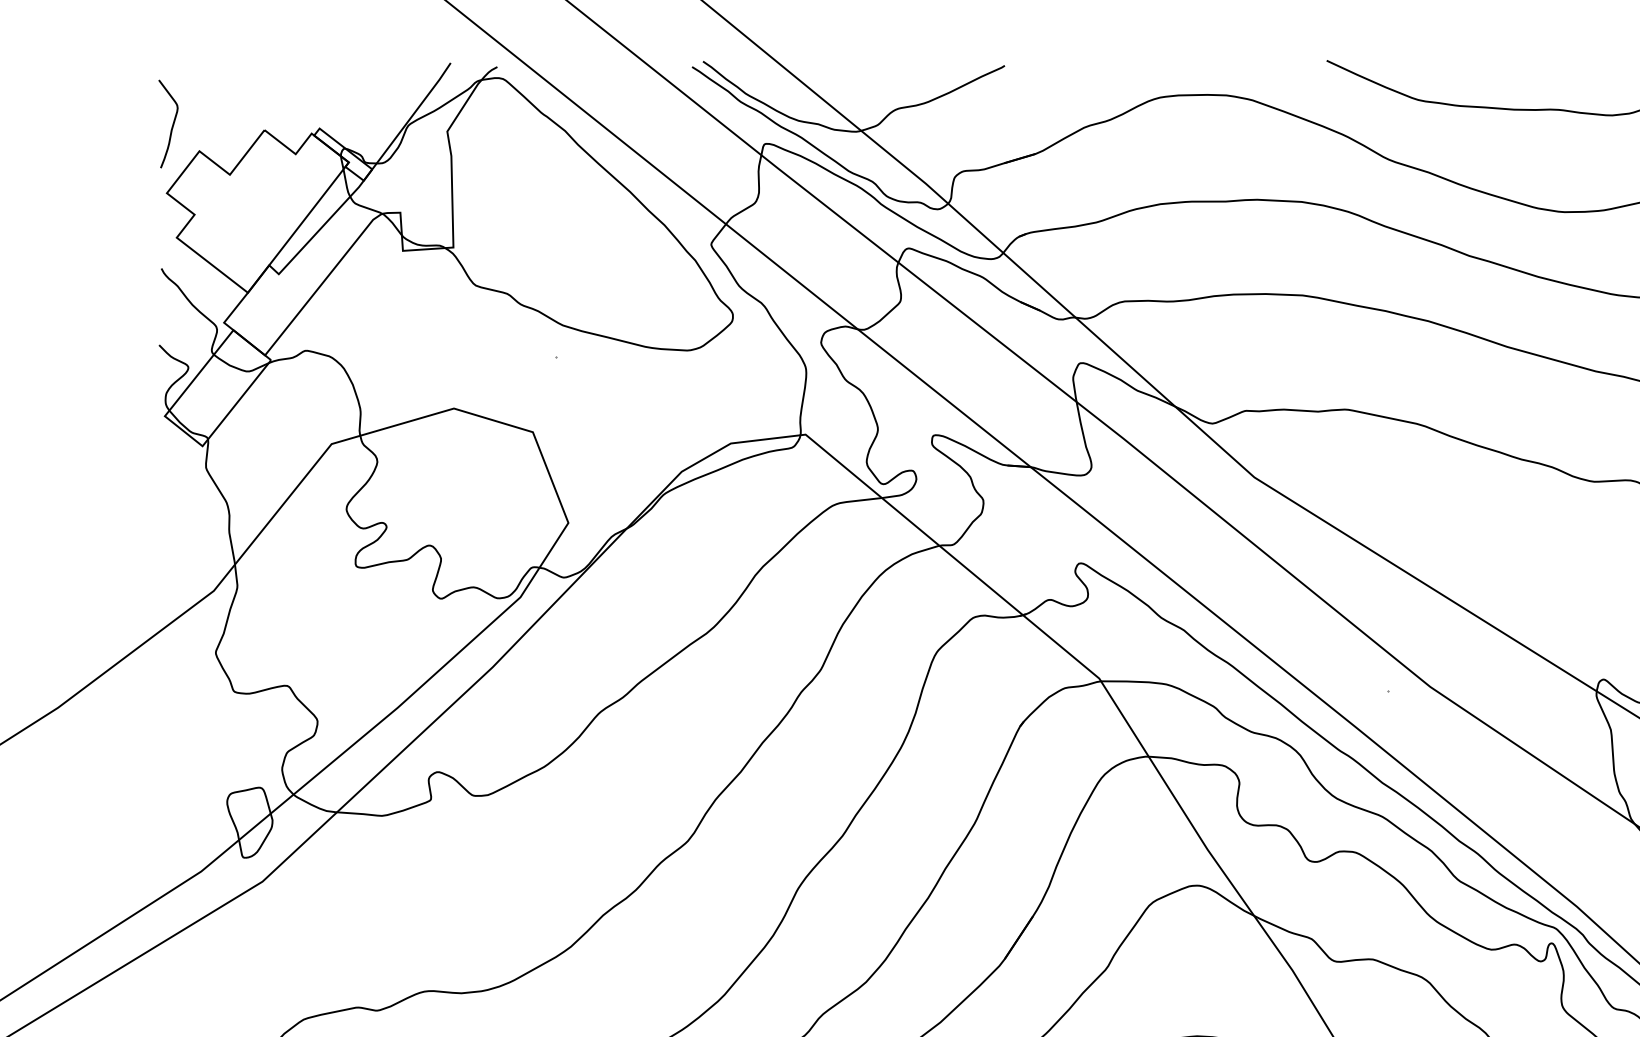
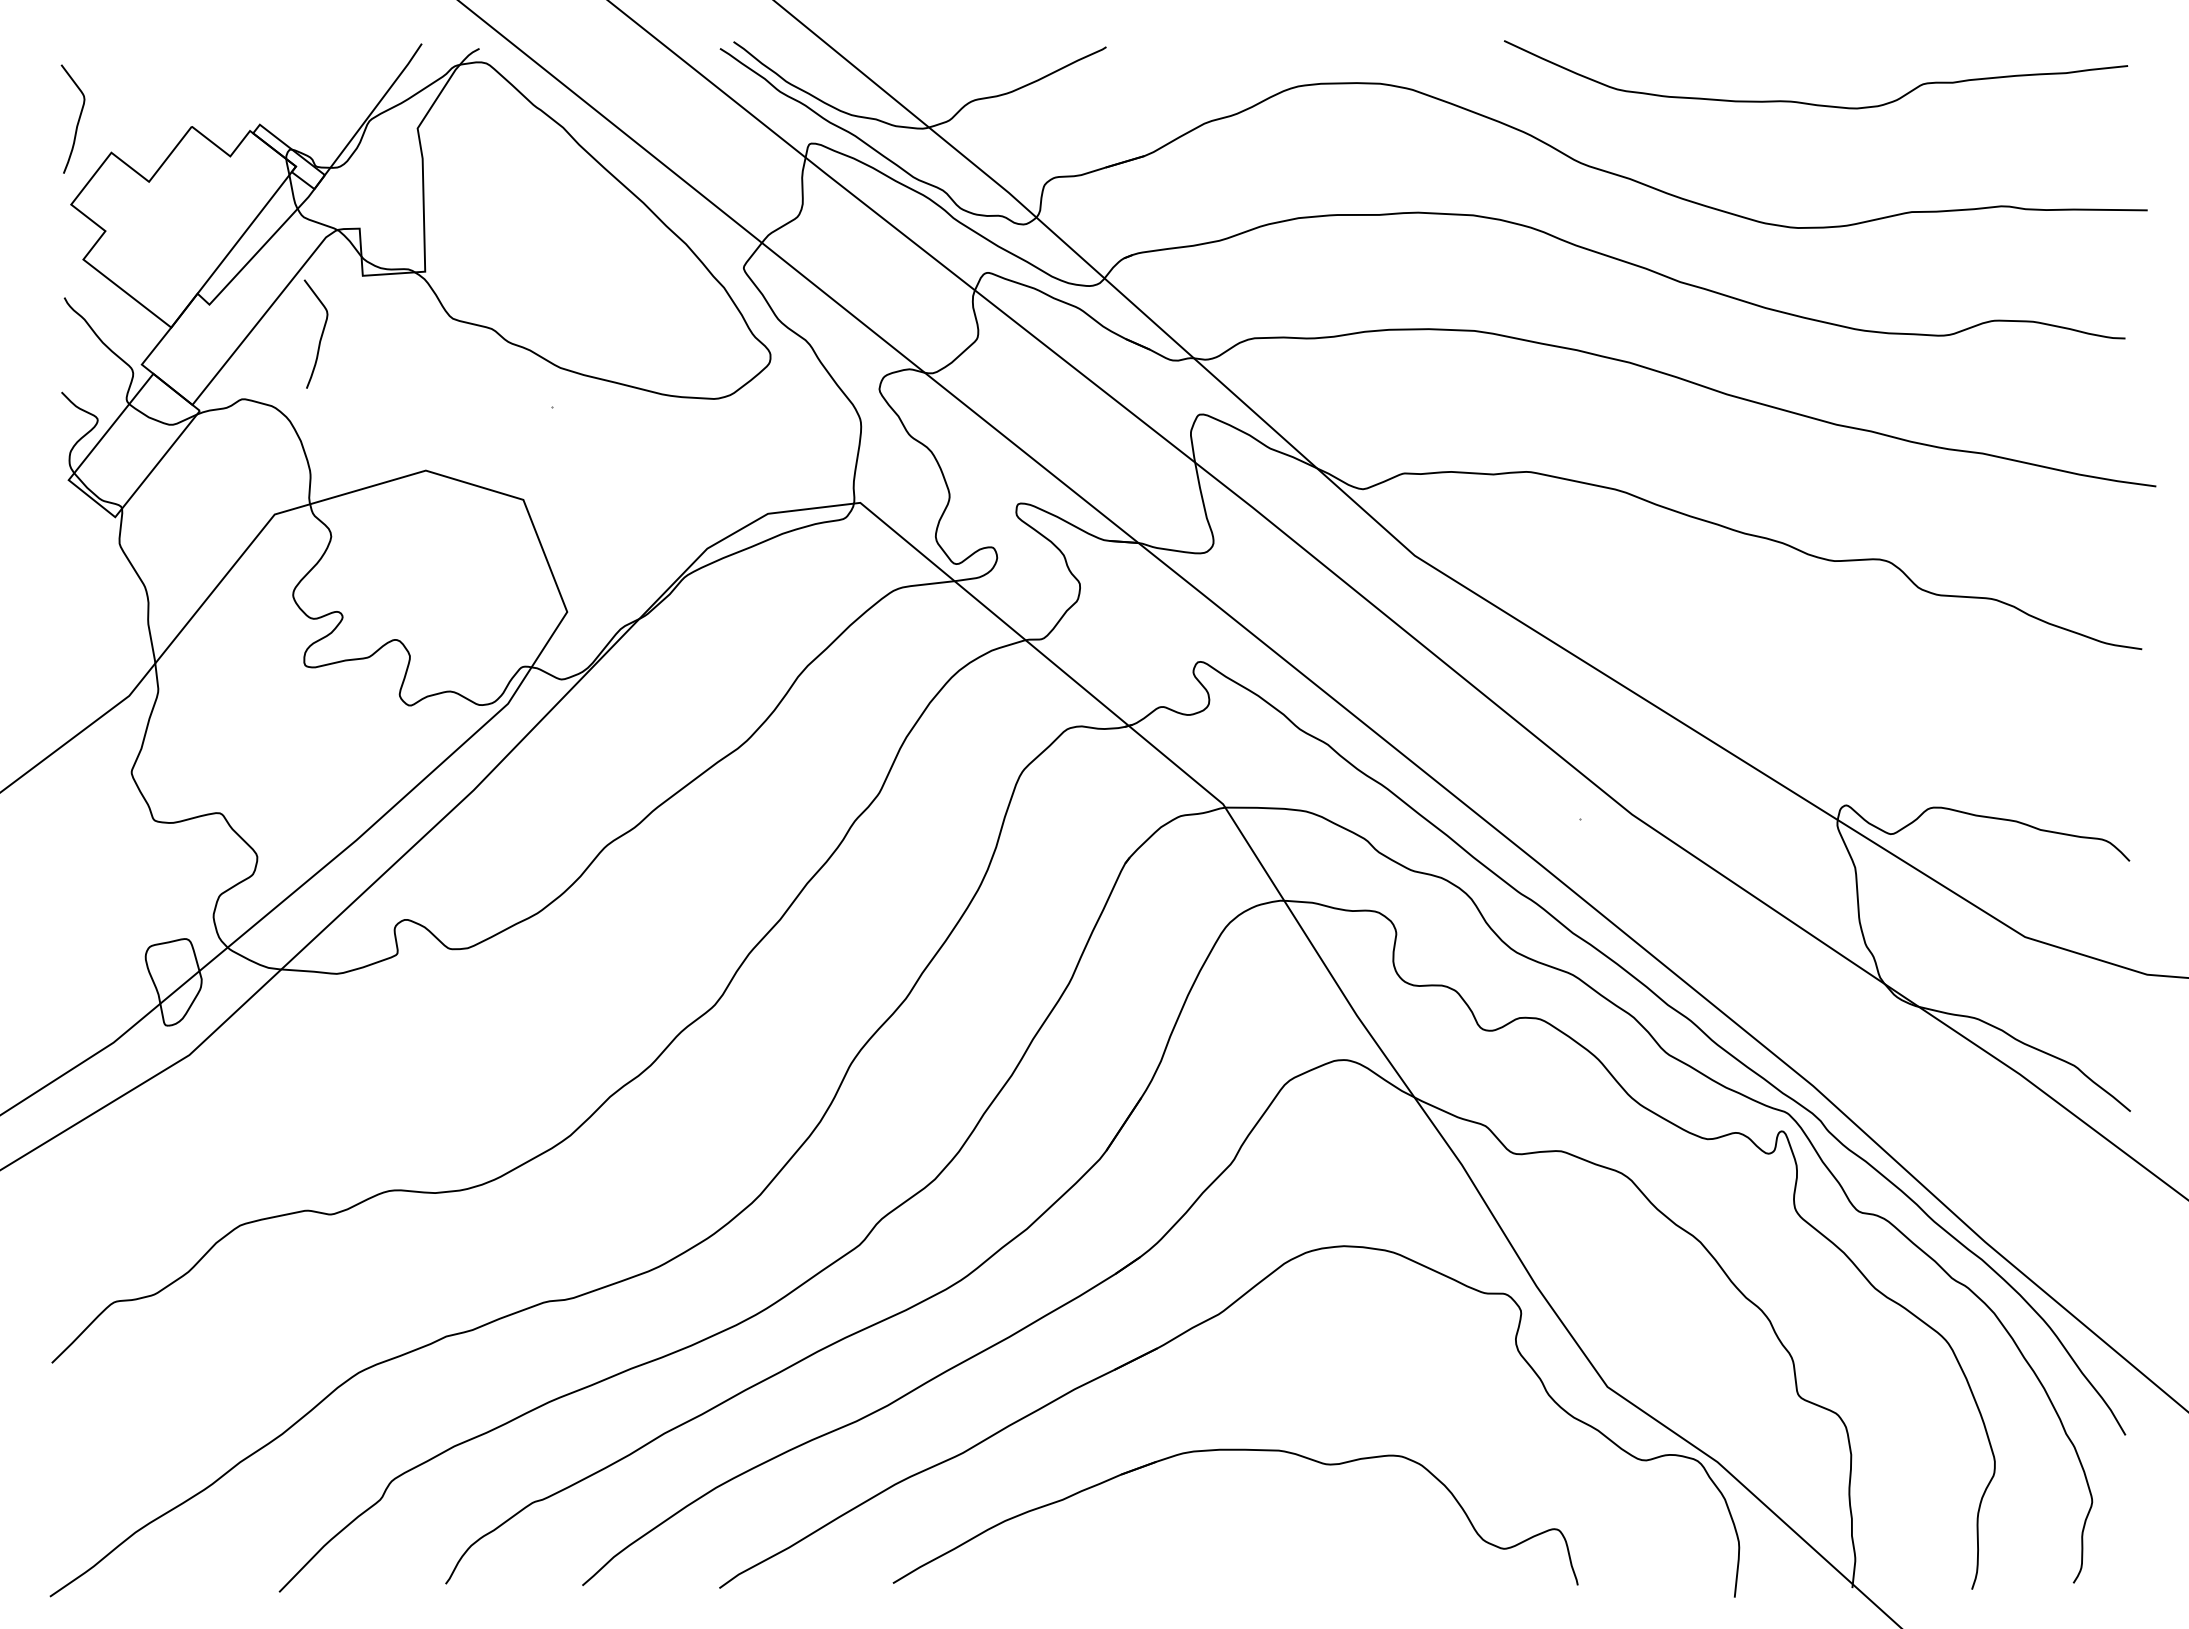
curve: (368, 299) -> (320, 336), added

